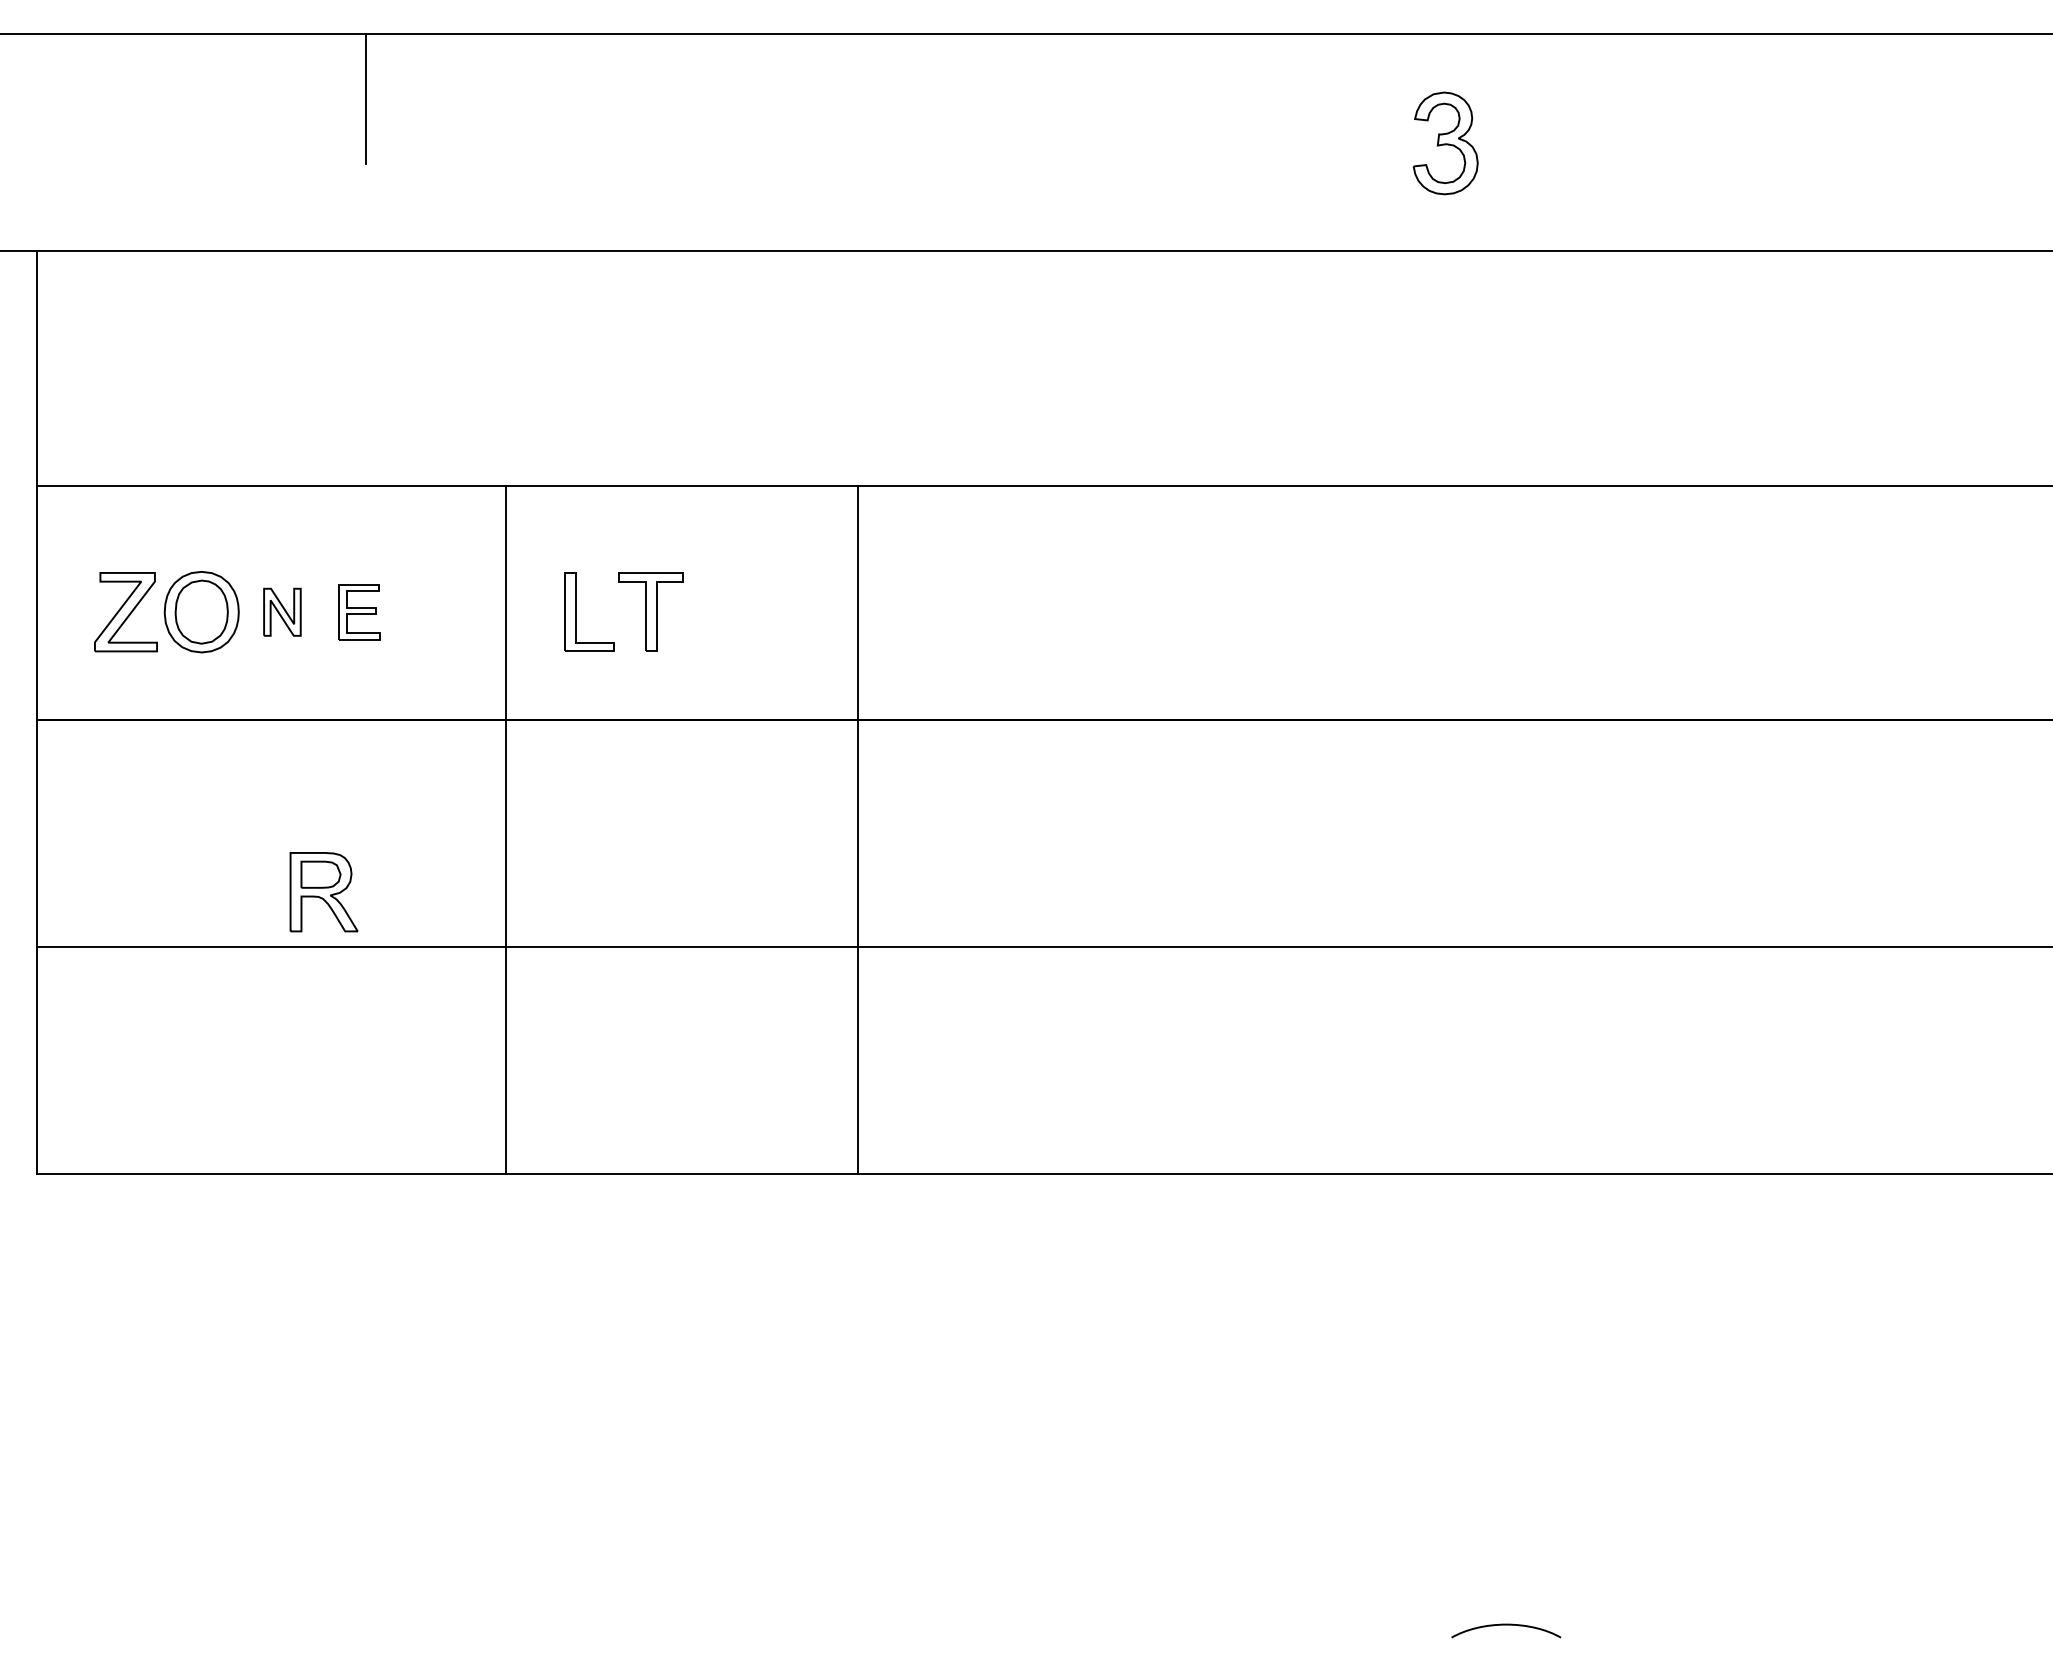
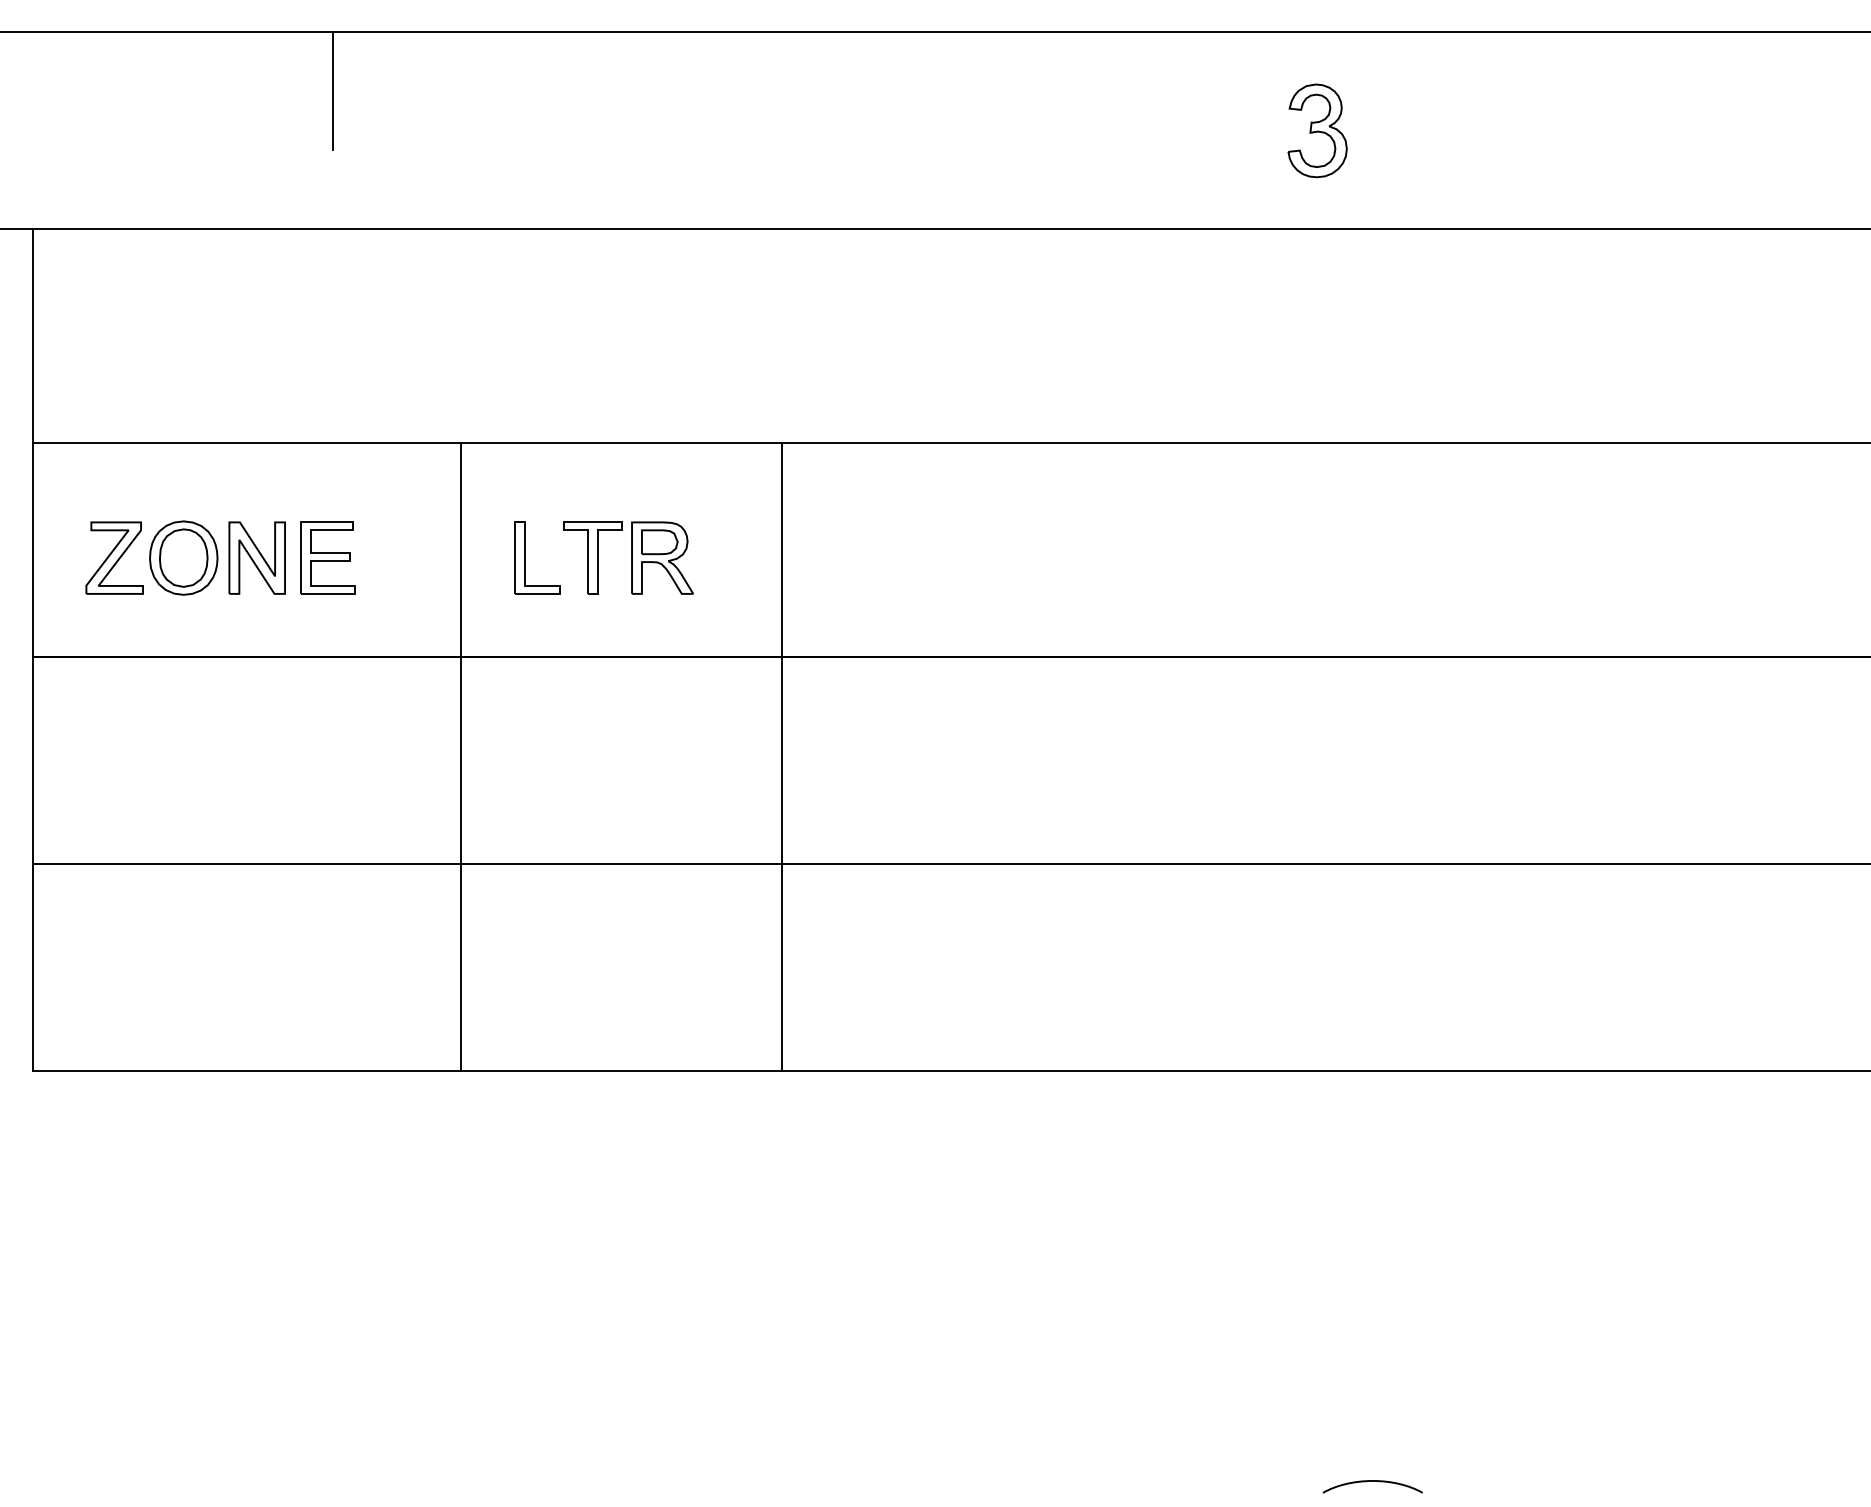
part: (359, 611) -> (327, 557), size x1.43
part: (282, 612) -> (257, 558), size x1.67
part: (323, 892) -> (662, 558), moved

